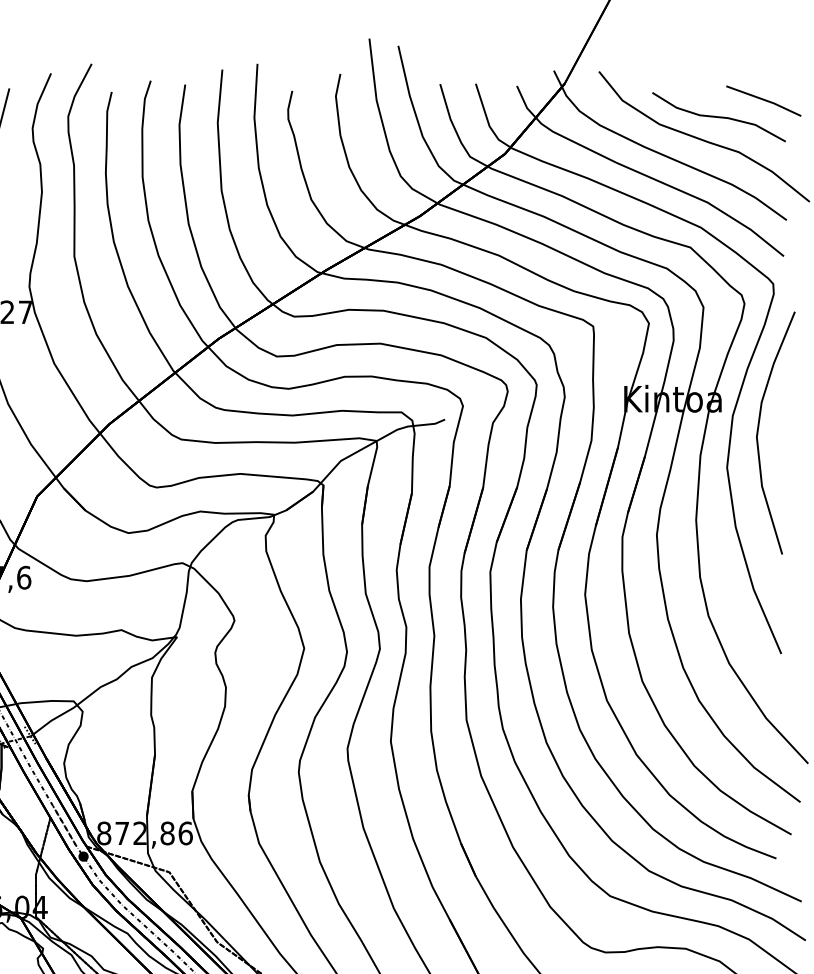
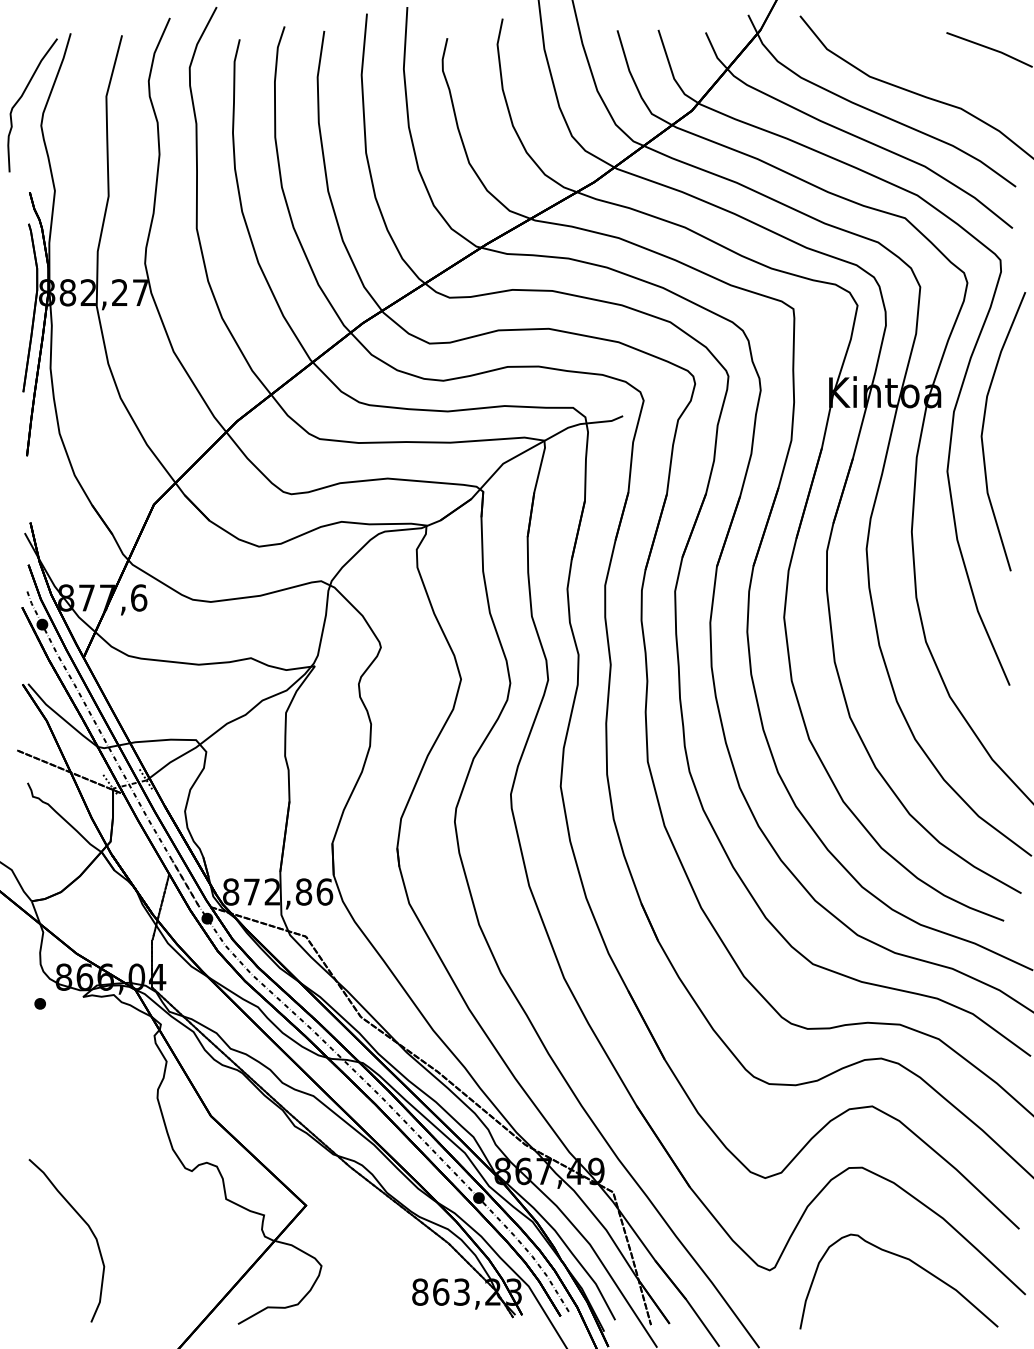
curve: (718, 117) -> (937, 68), removed

